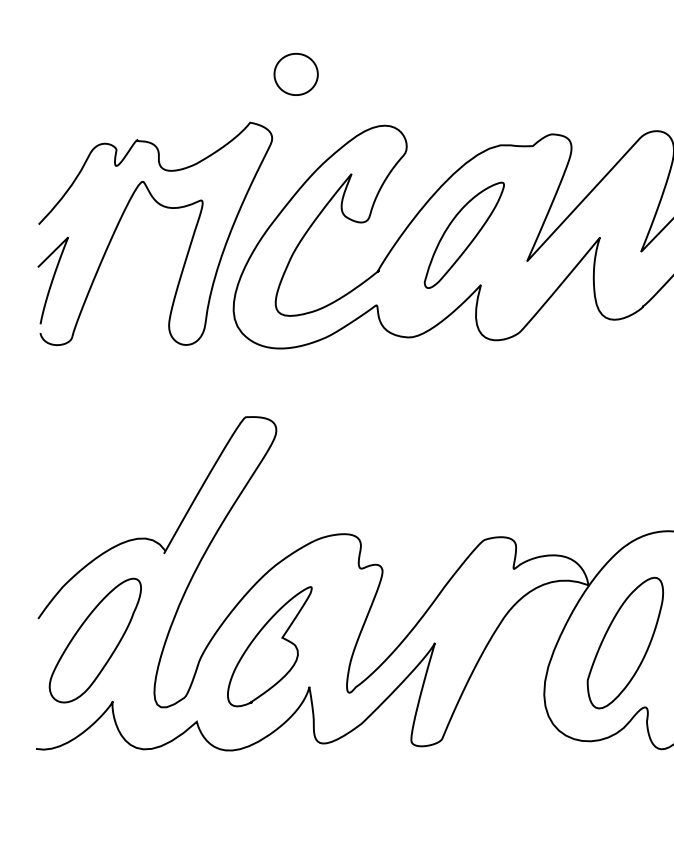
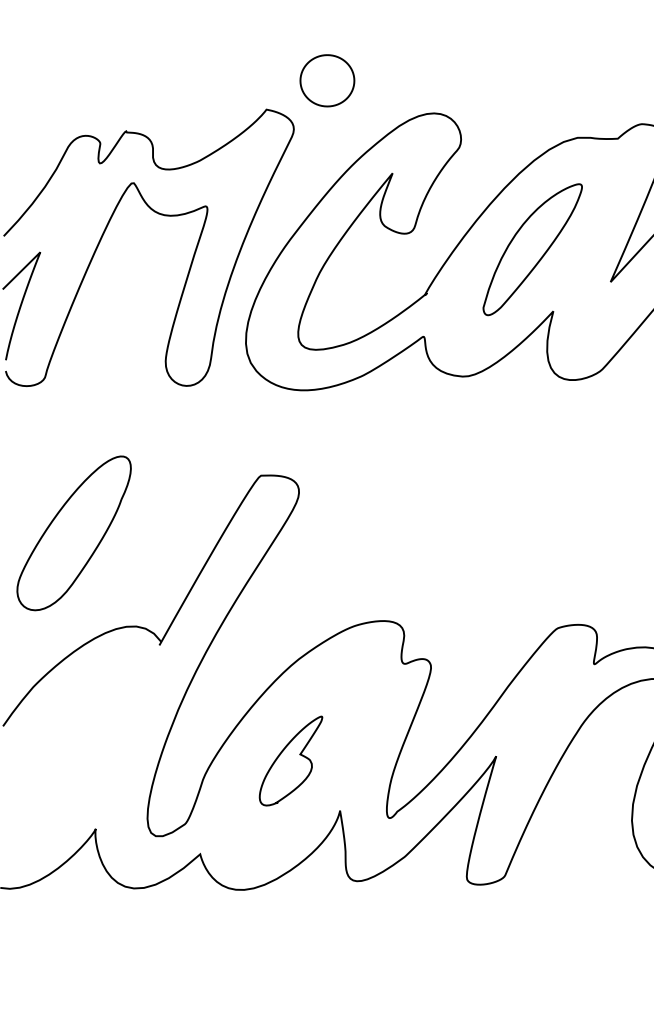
part: (295, 73) -> (326, 79), moved
part: (94, 640) -> (73, 533), moved
part: (269, 646) -> (290, 760), size x0.6

